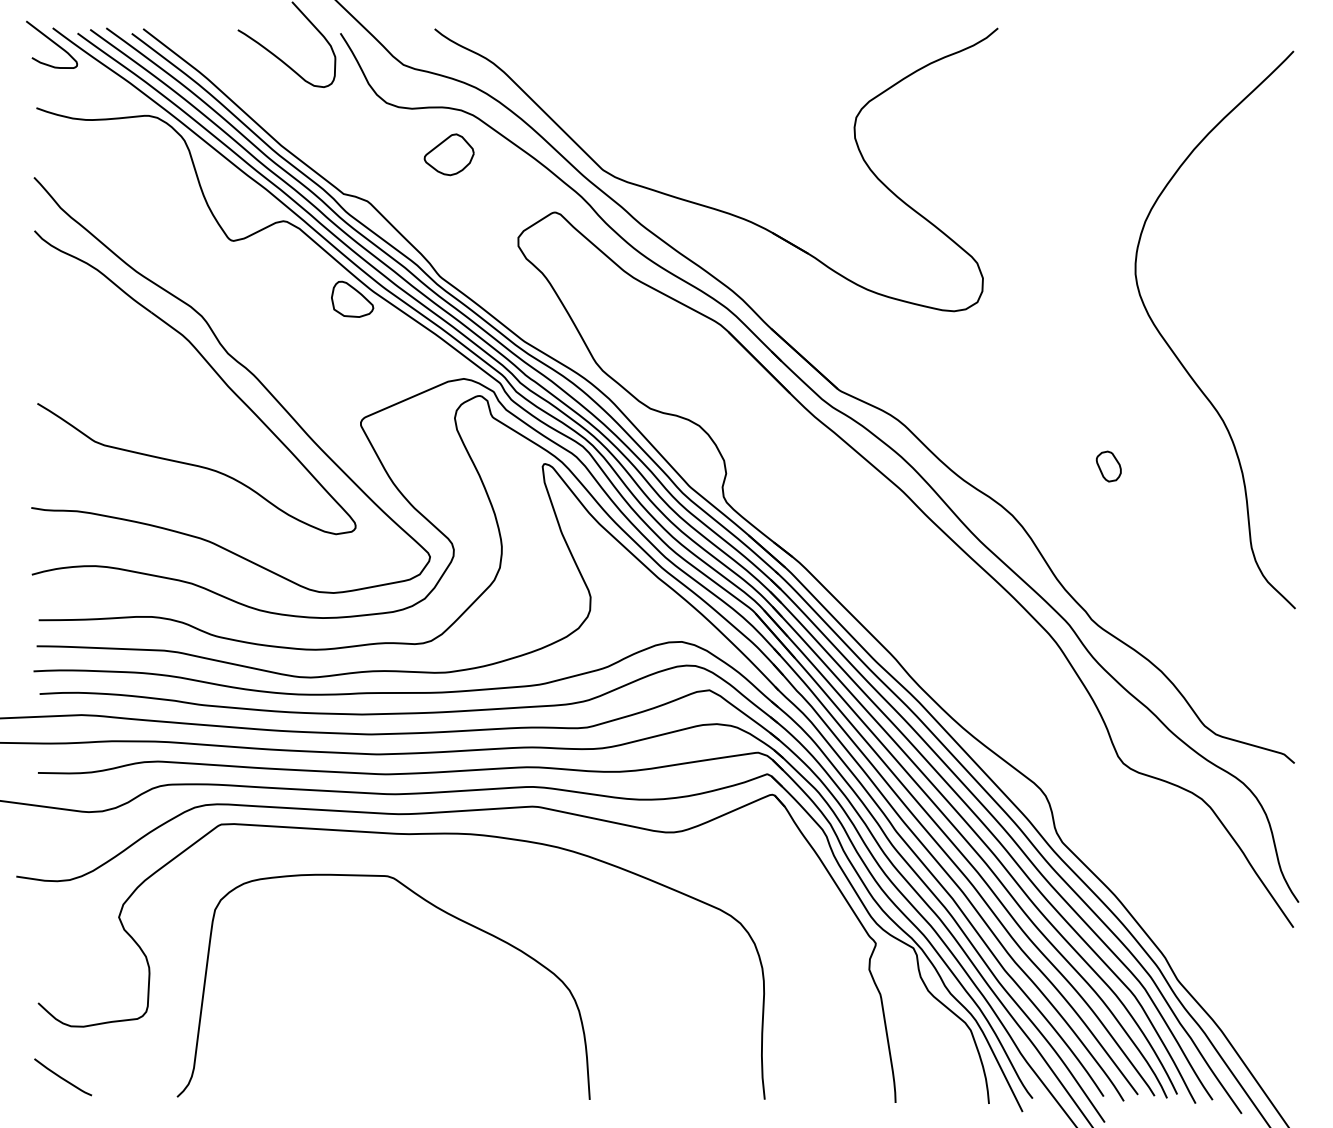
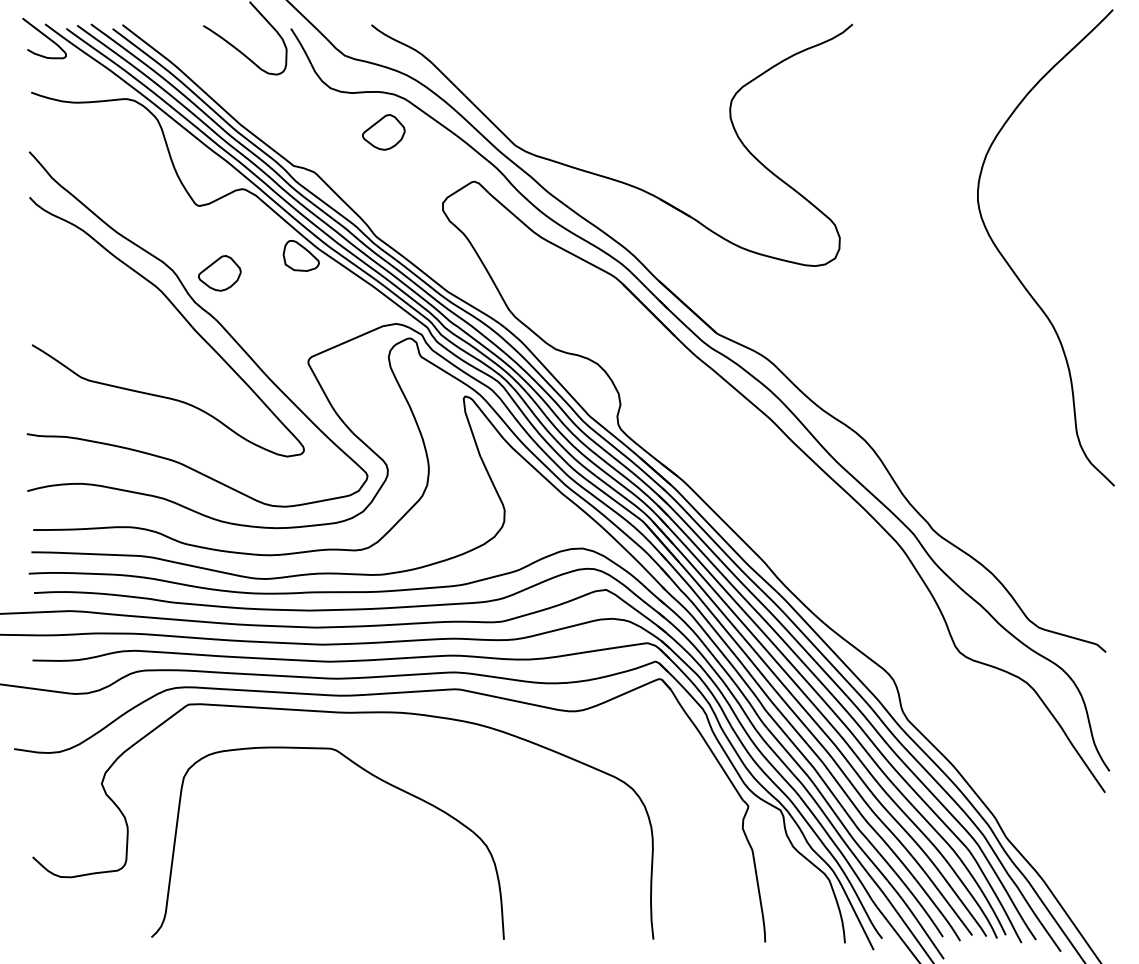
part: (256, 319) -> (219, 273), added
curve: (1178, 357) -> (1014, 271), moved
part: (1108, 466) -> (947, 398), removed
curve: (62, 1077) -> (53, 920), removed

